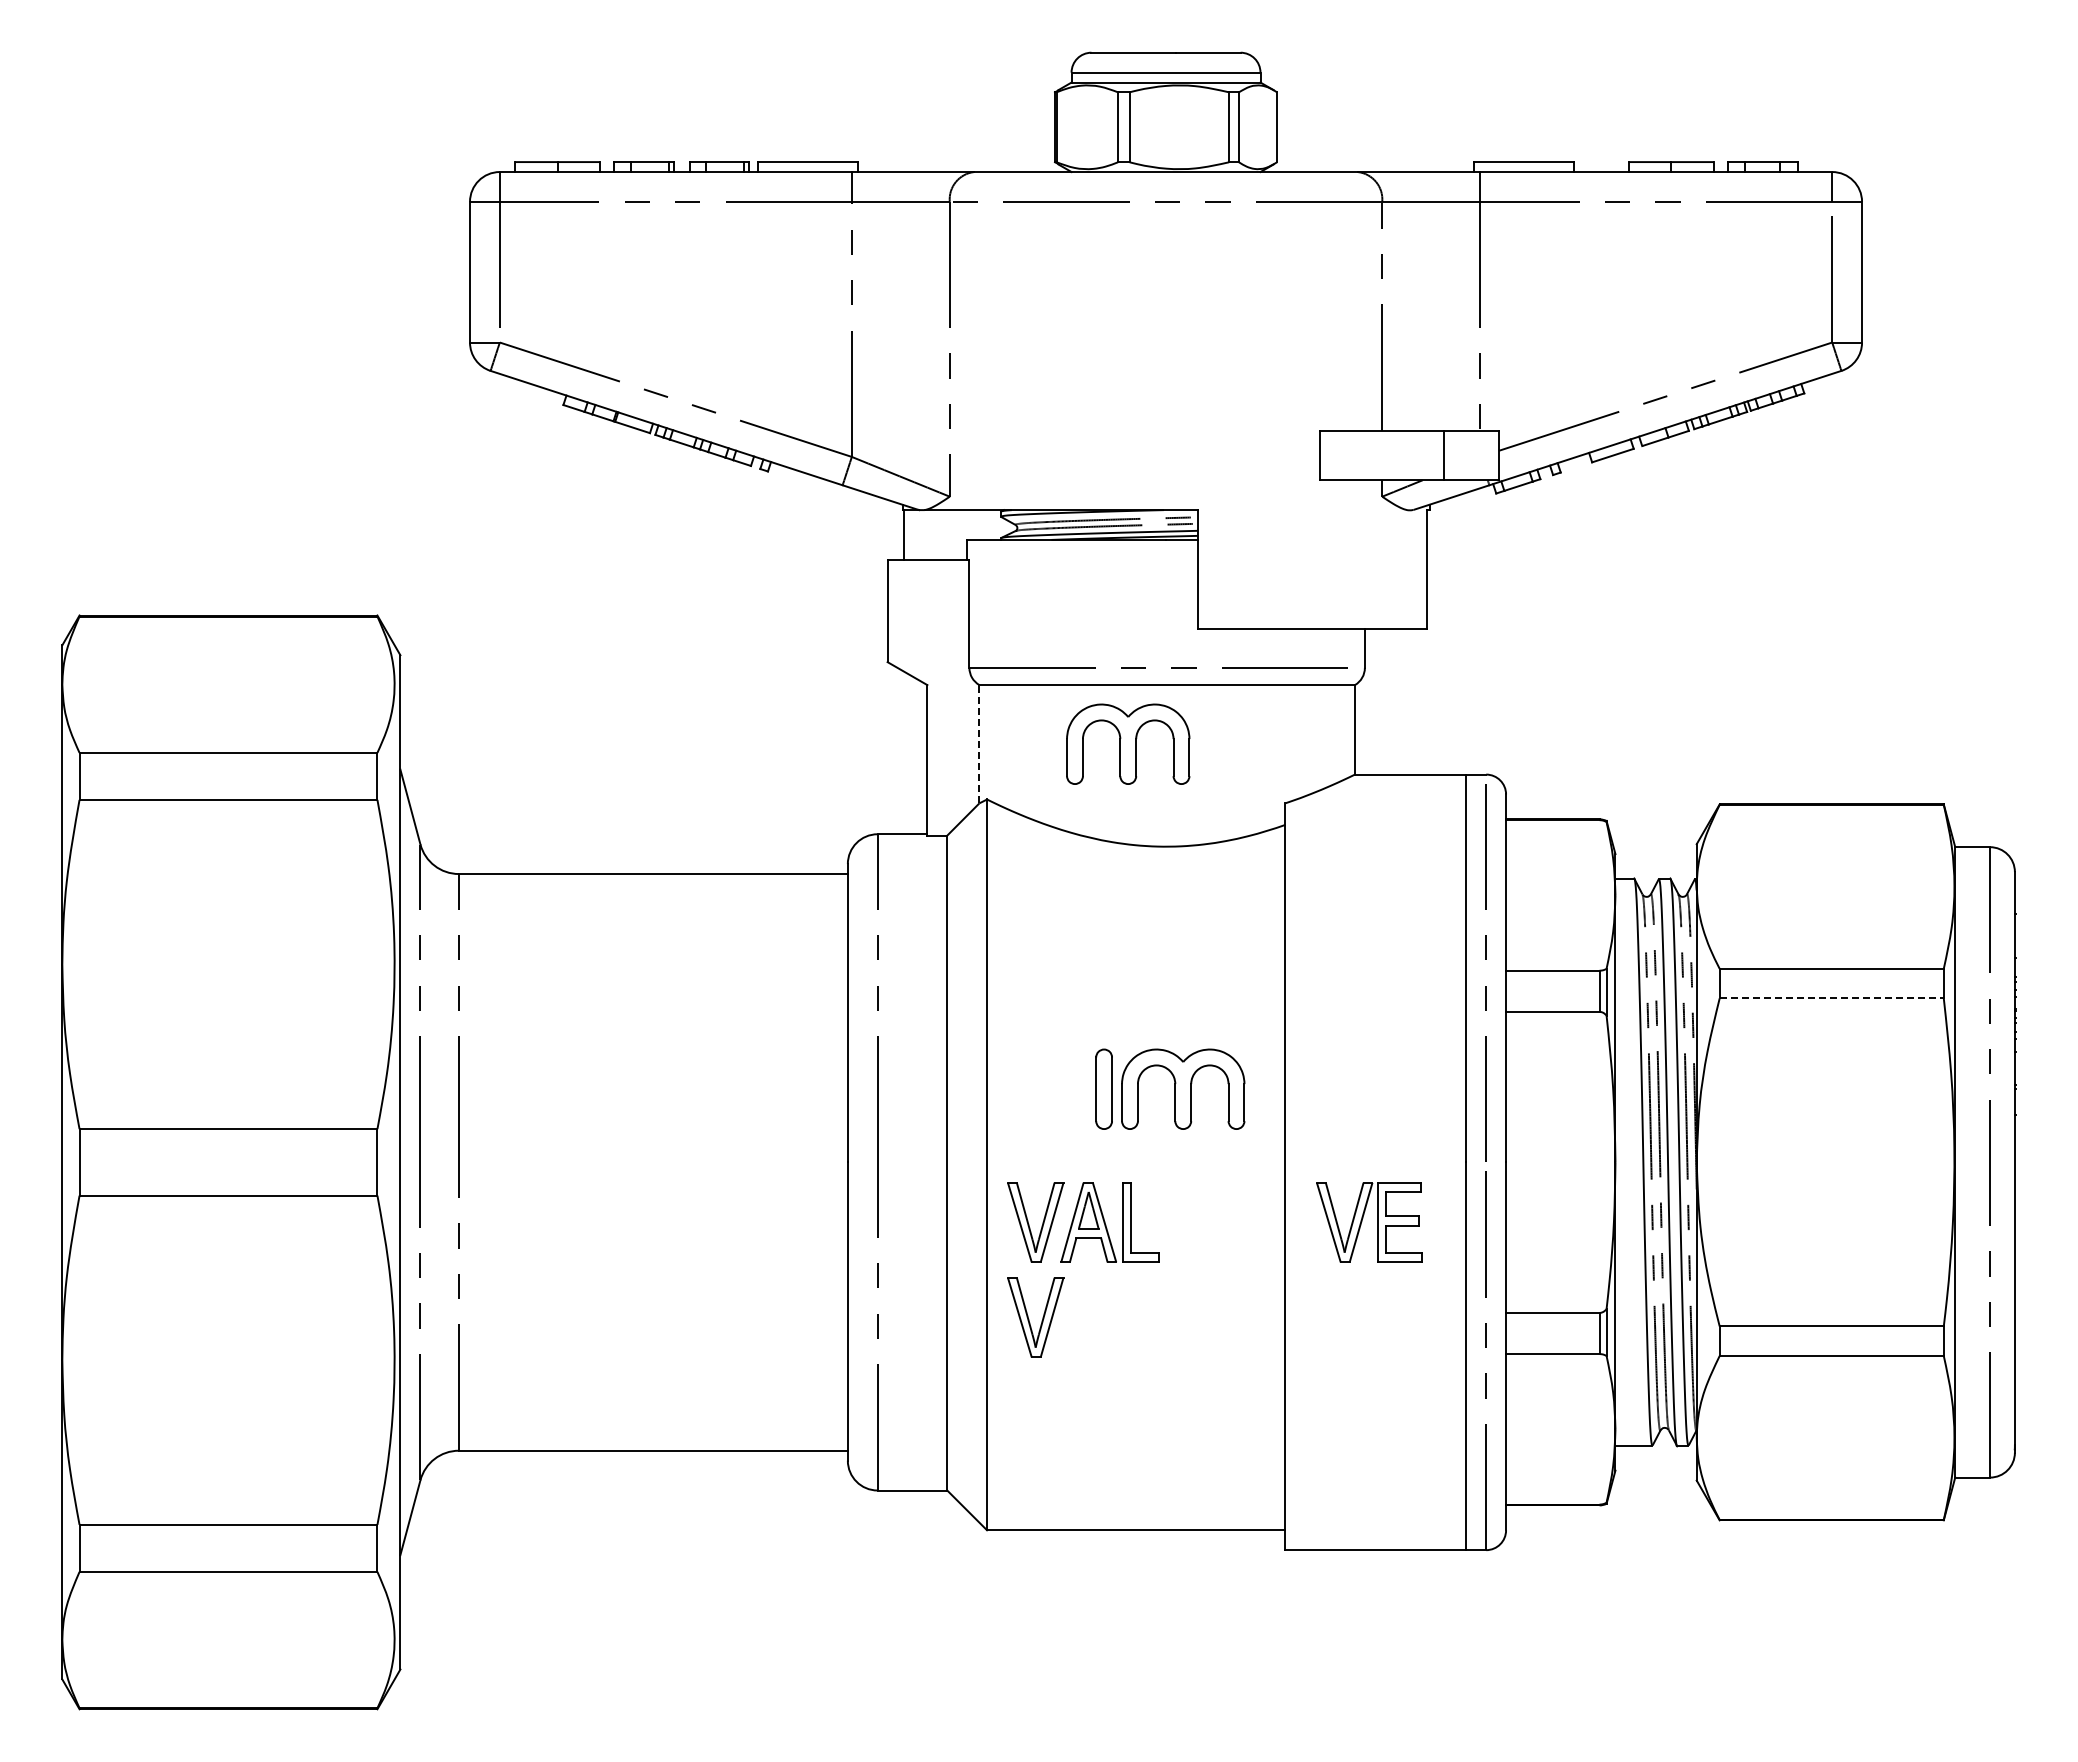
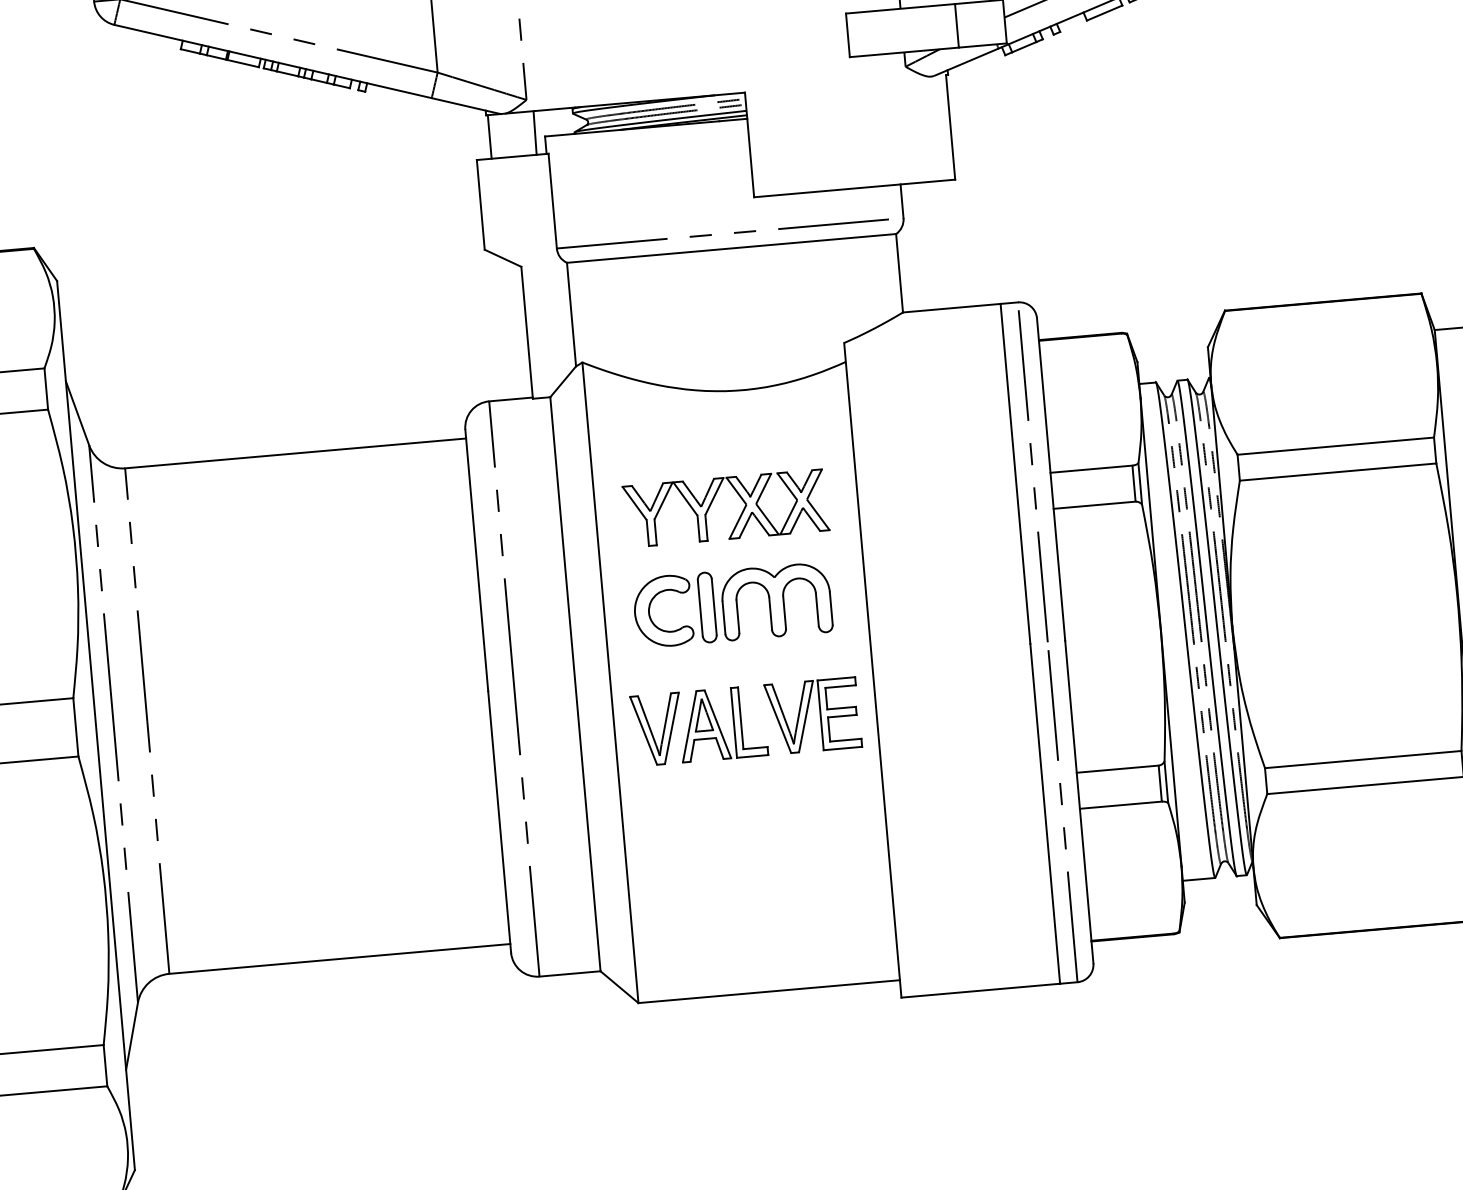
line: (955, 534) -> (534, 132), added
line: (979, 743) -> (571, 314), dashed -> solid
part: (1128, 743) -> (702, 302), removed
part: (1121, 969) -> (713, 501), added
line: (1832, 998) -> (1338, 472), dashed -> solid
part: (1039, 1084) -> (650, 608), added
part: (1362, 1221) -> (807, 715), moved
part: (1029, 1319) -> (659, 815), removed

